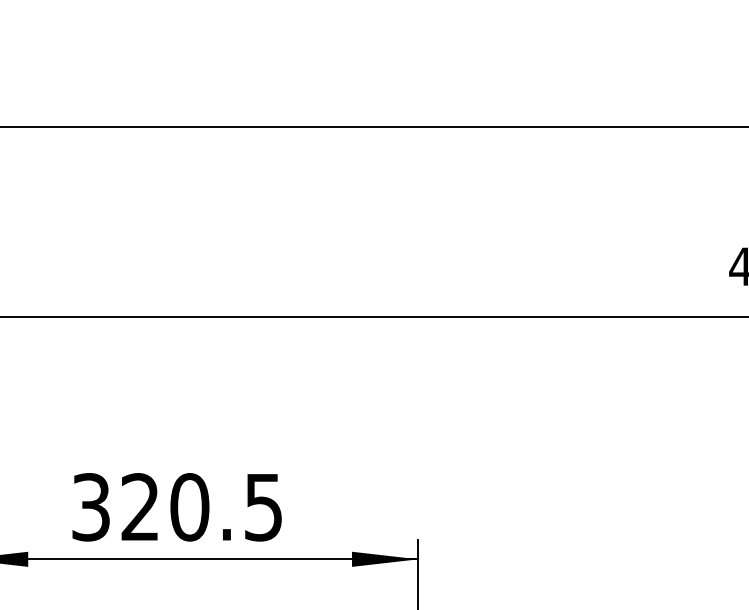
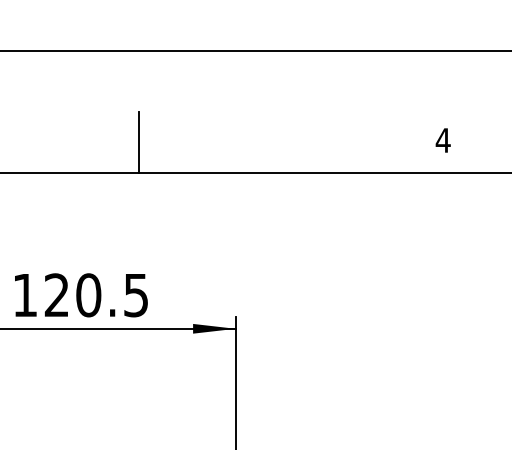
line: (267, 268) -> (138, 141), added
text: (91, 507) -> (25, 295), 320.5 -> 120.5

